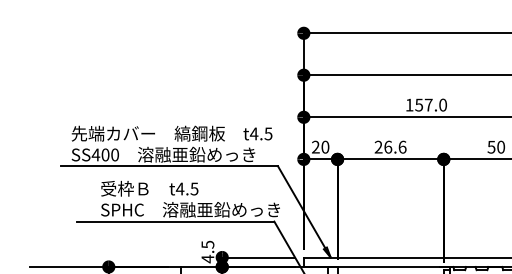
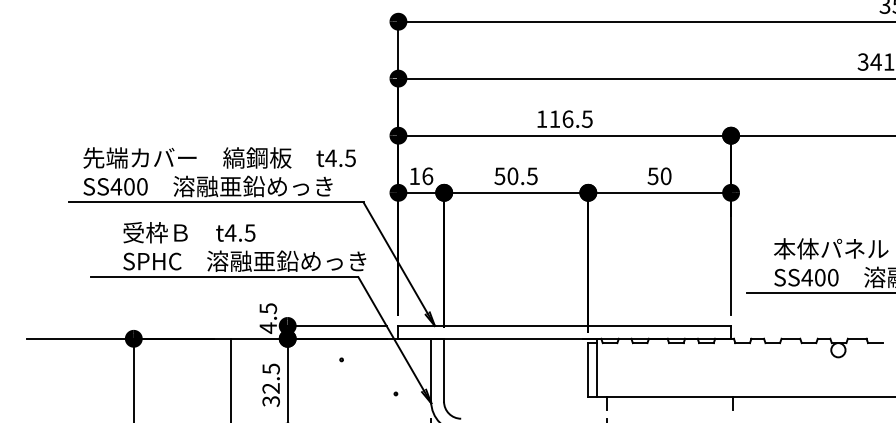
text: (430, 104) -> (570, 118), 157.0 -> 116.5
text: (320, 146) -> (421, 175), 20 -> 16
text: (390, 147) -> (515, 176), 26.6 -> 50.5

